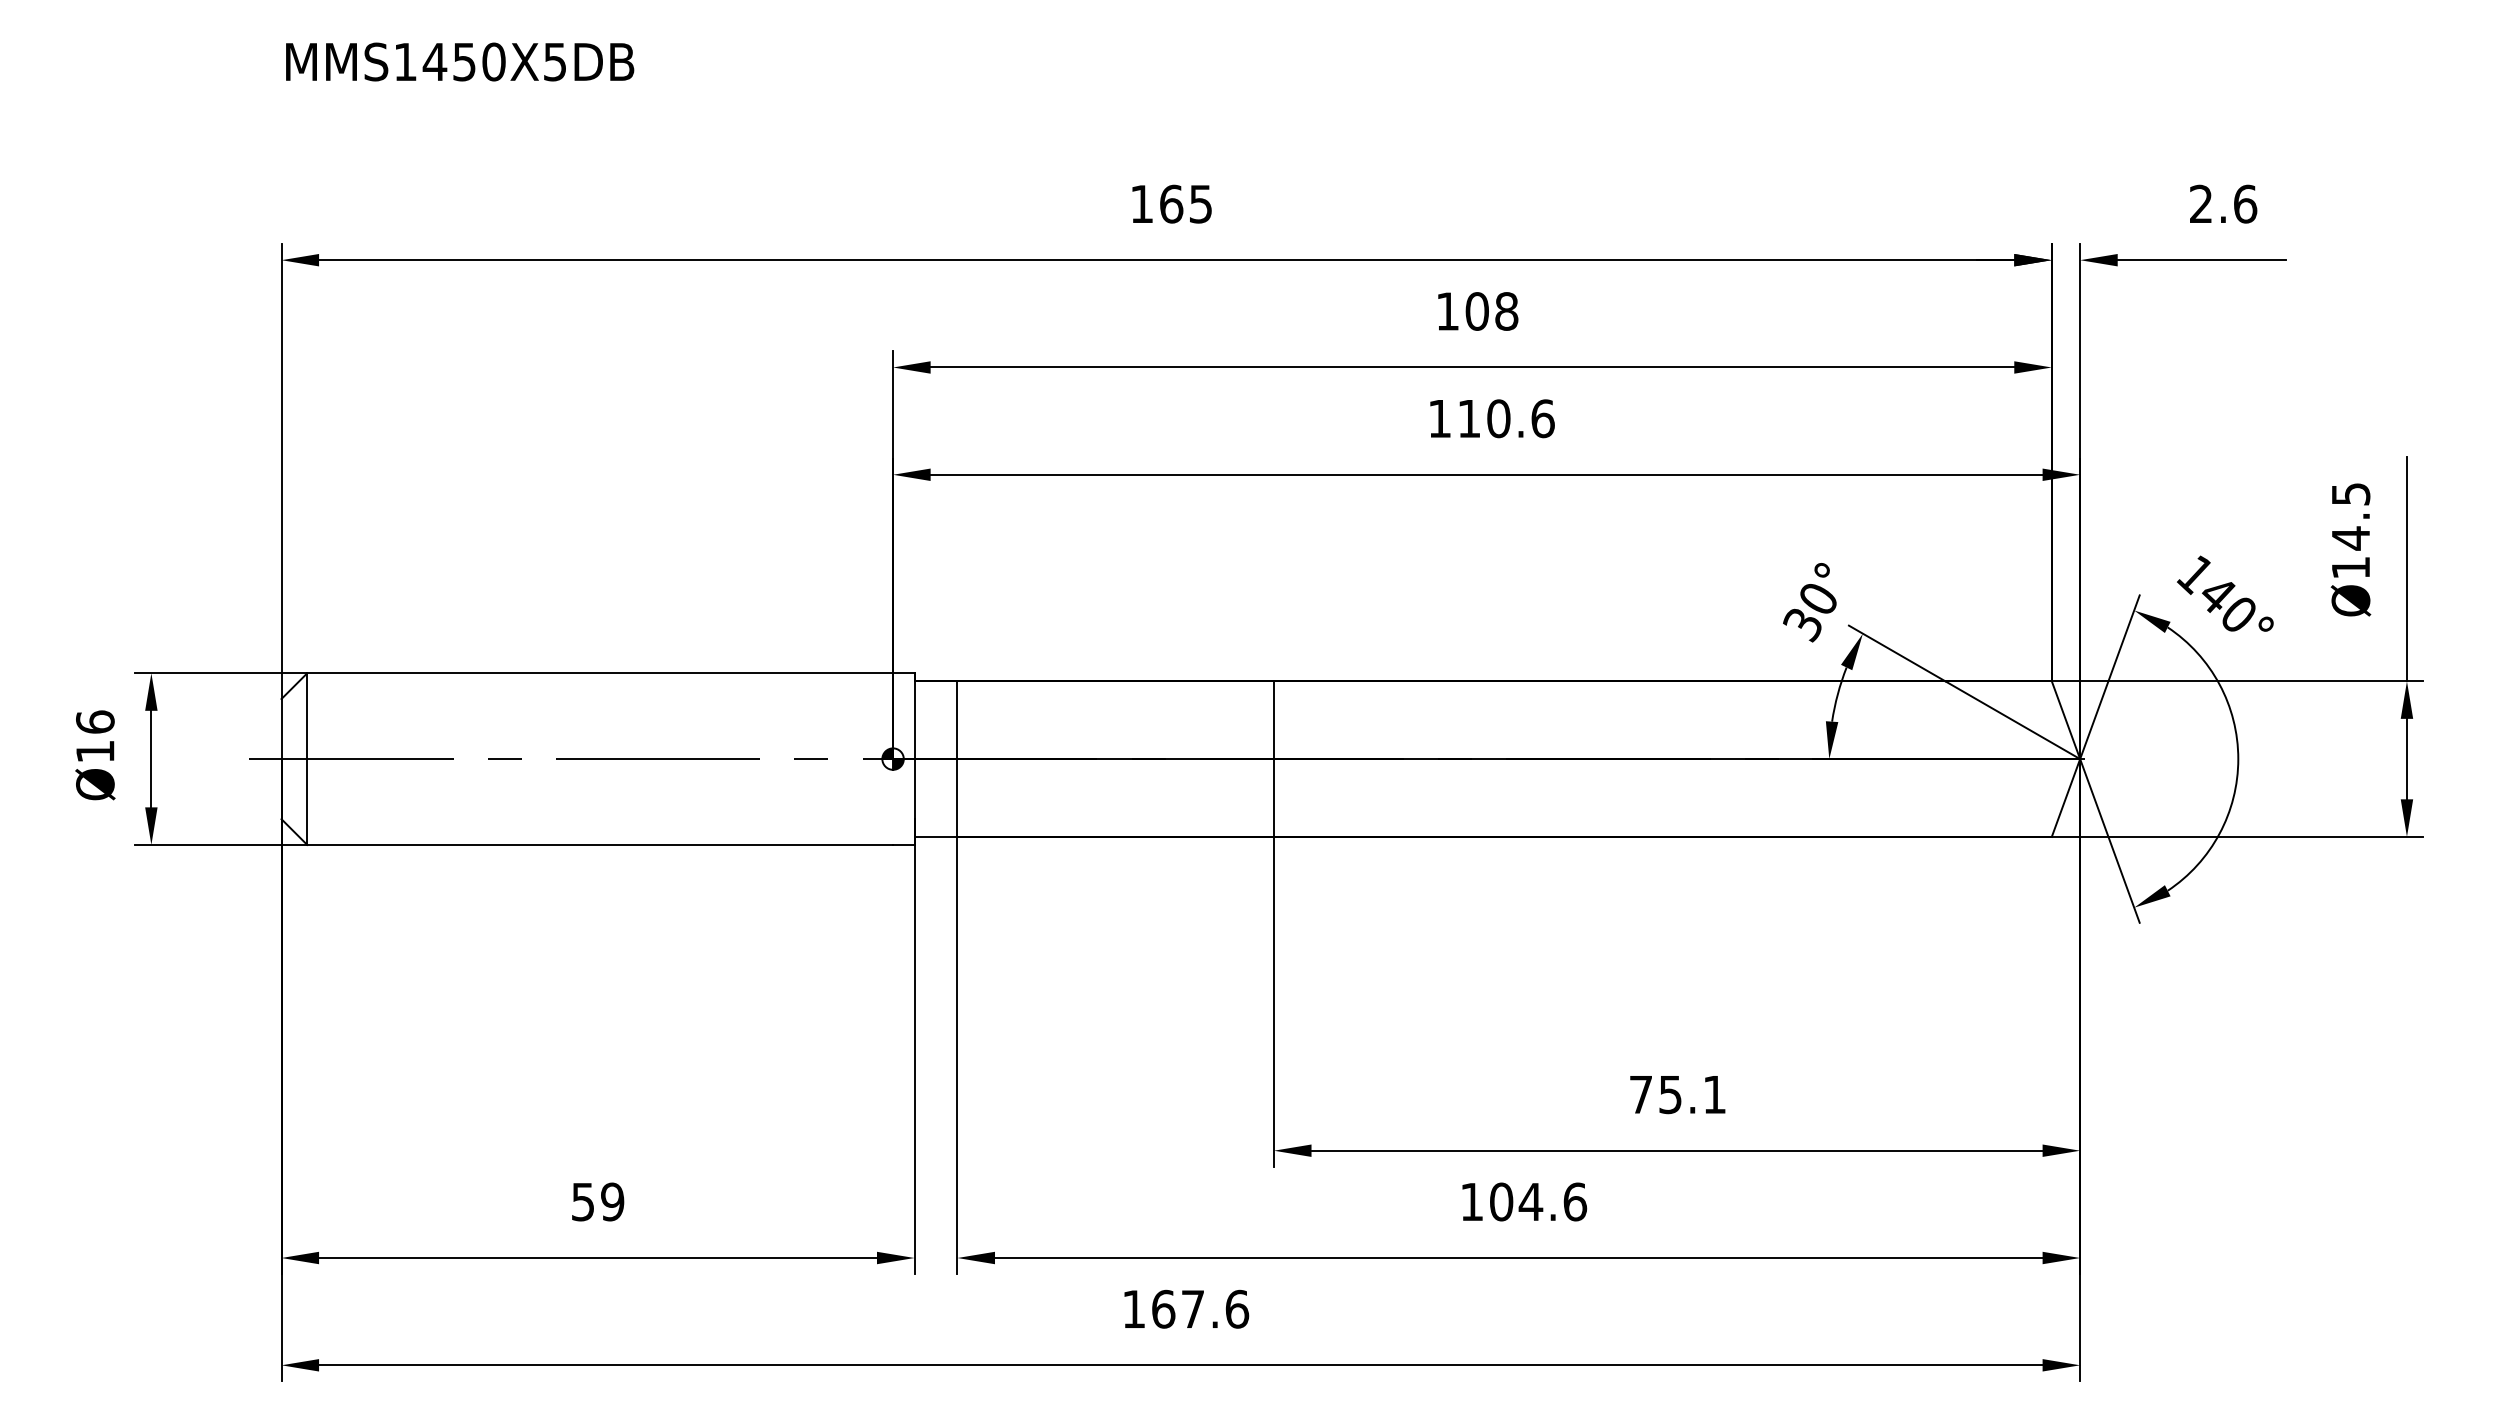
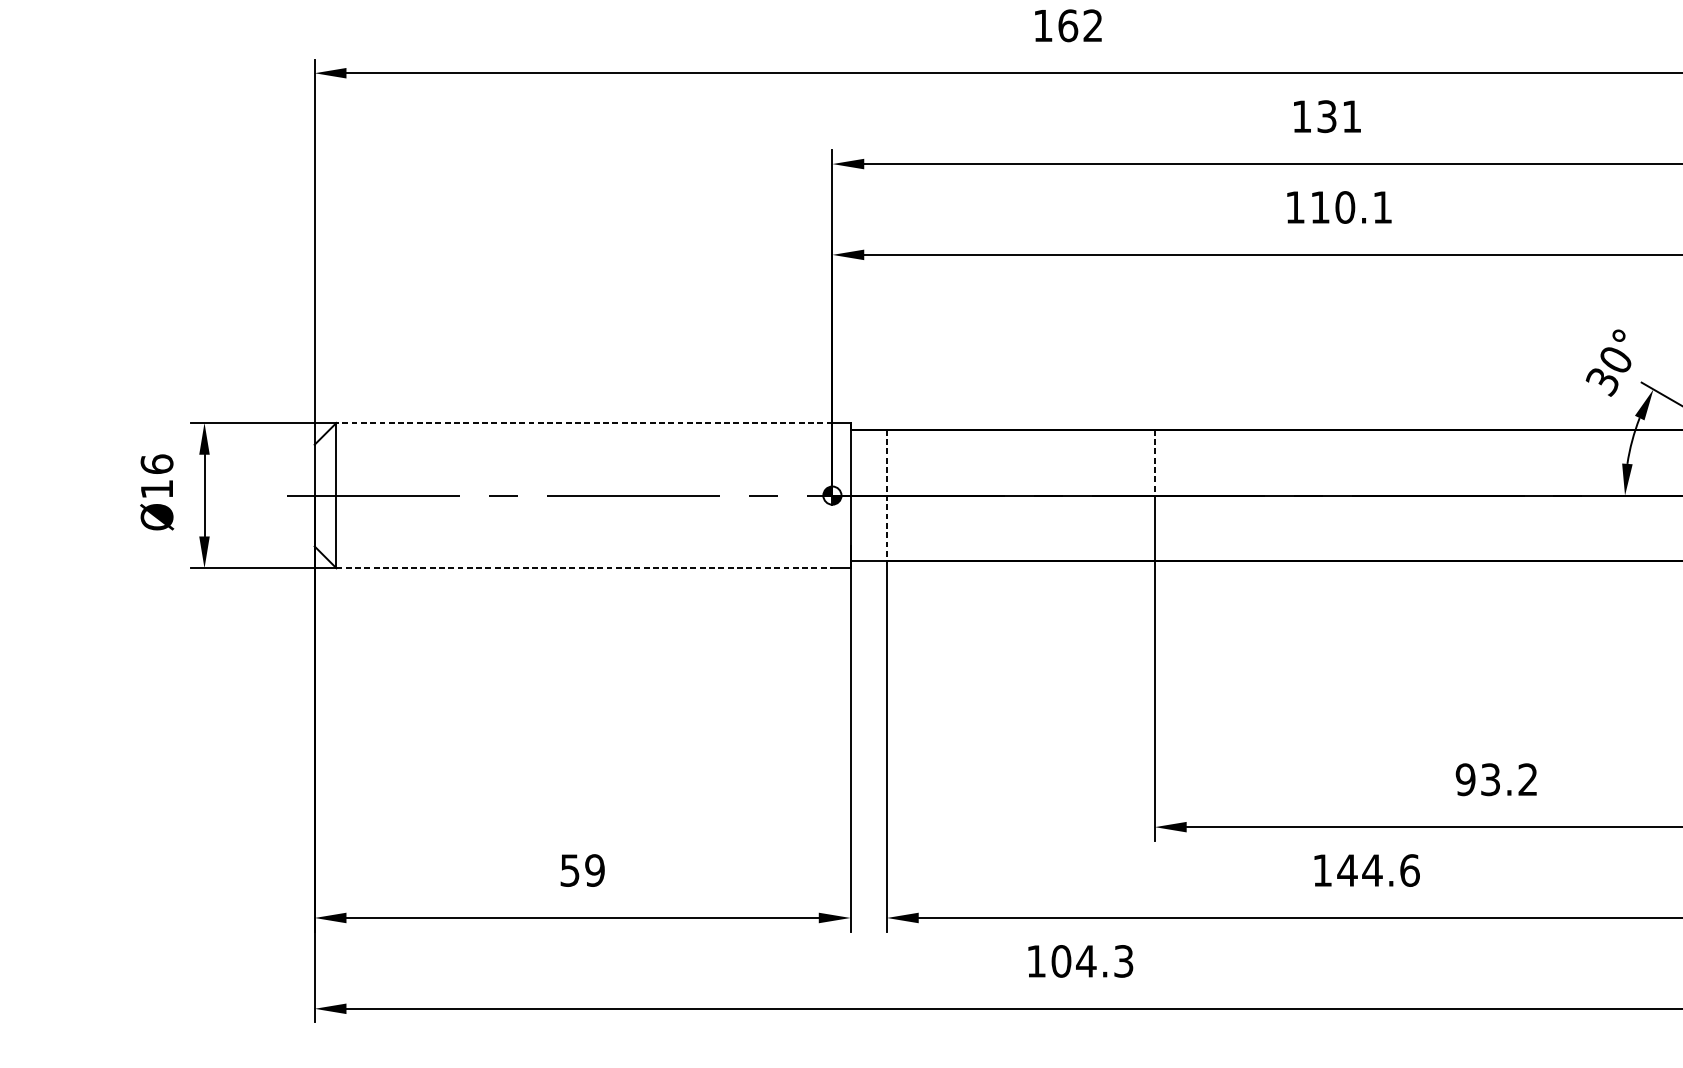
text: (1200, 203) -> (1092, 25), 165 -> 162
text: (1491, 311) -> (1339, 116), 108 -> 131
text: (1542, 418) -> (1382, 207), 110.6 -> 110.1
line: (600, 673) -> (584, 423), solid -> dashed
line: (1273, 720) -> (1154, 462), solid -> dashed
line: (957, 759) -> (886, 495), solid -> dashed
line: (600, 844) -> (584, 567), solid -> dashed
text: (1677, 1094) -> (1496, 779), 75.1 -> 93.2
text: (1501, 1201) -> (1347, 870), 104.6 -> 144.6
text: (1200, 1308) -> (1092, 960), 167.6 -> 104.3

